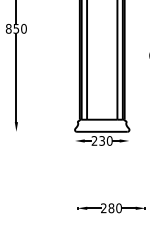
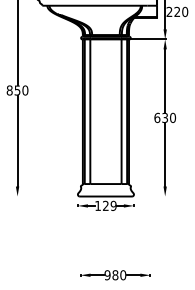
text: (101, 140) -> (105, 205), 230 -> 129
text: (103, 208) -> (107, 275), 280 -> 980

